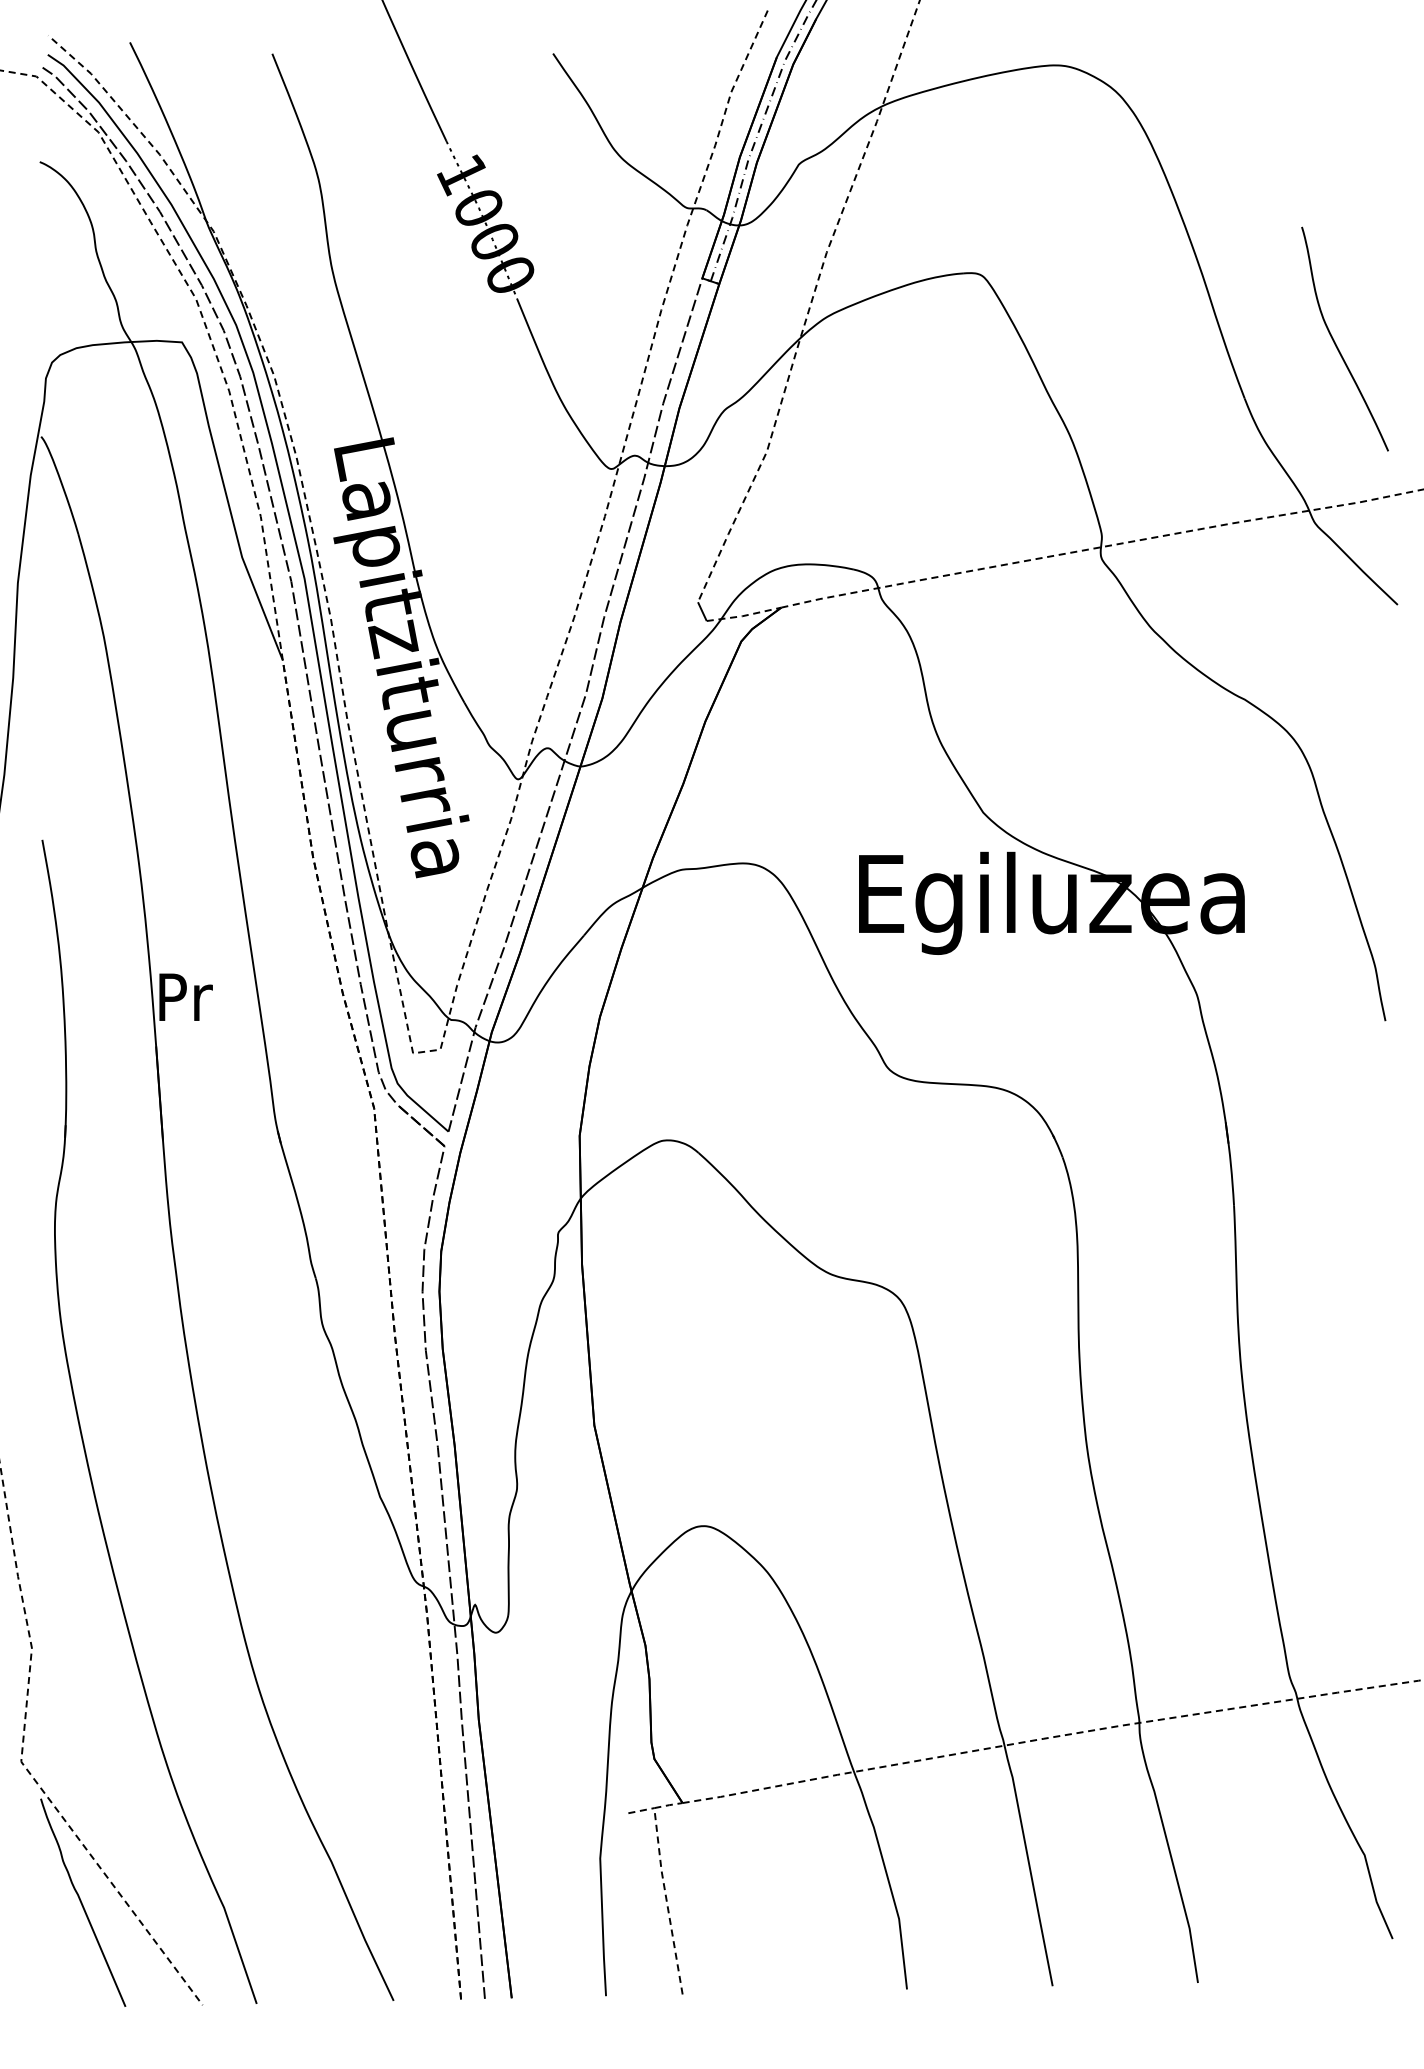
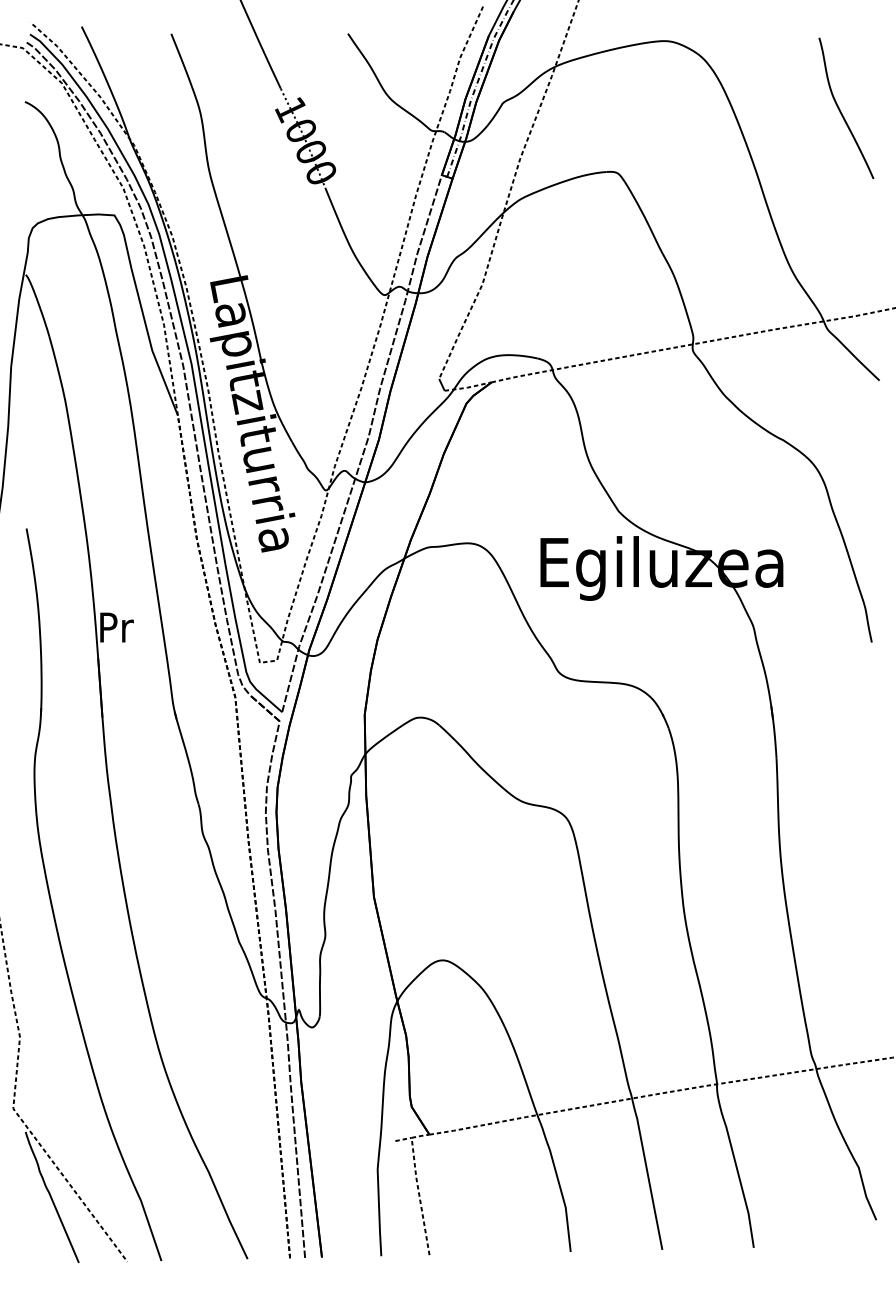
curve: (1335, 340) -> (840, 109), moved

